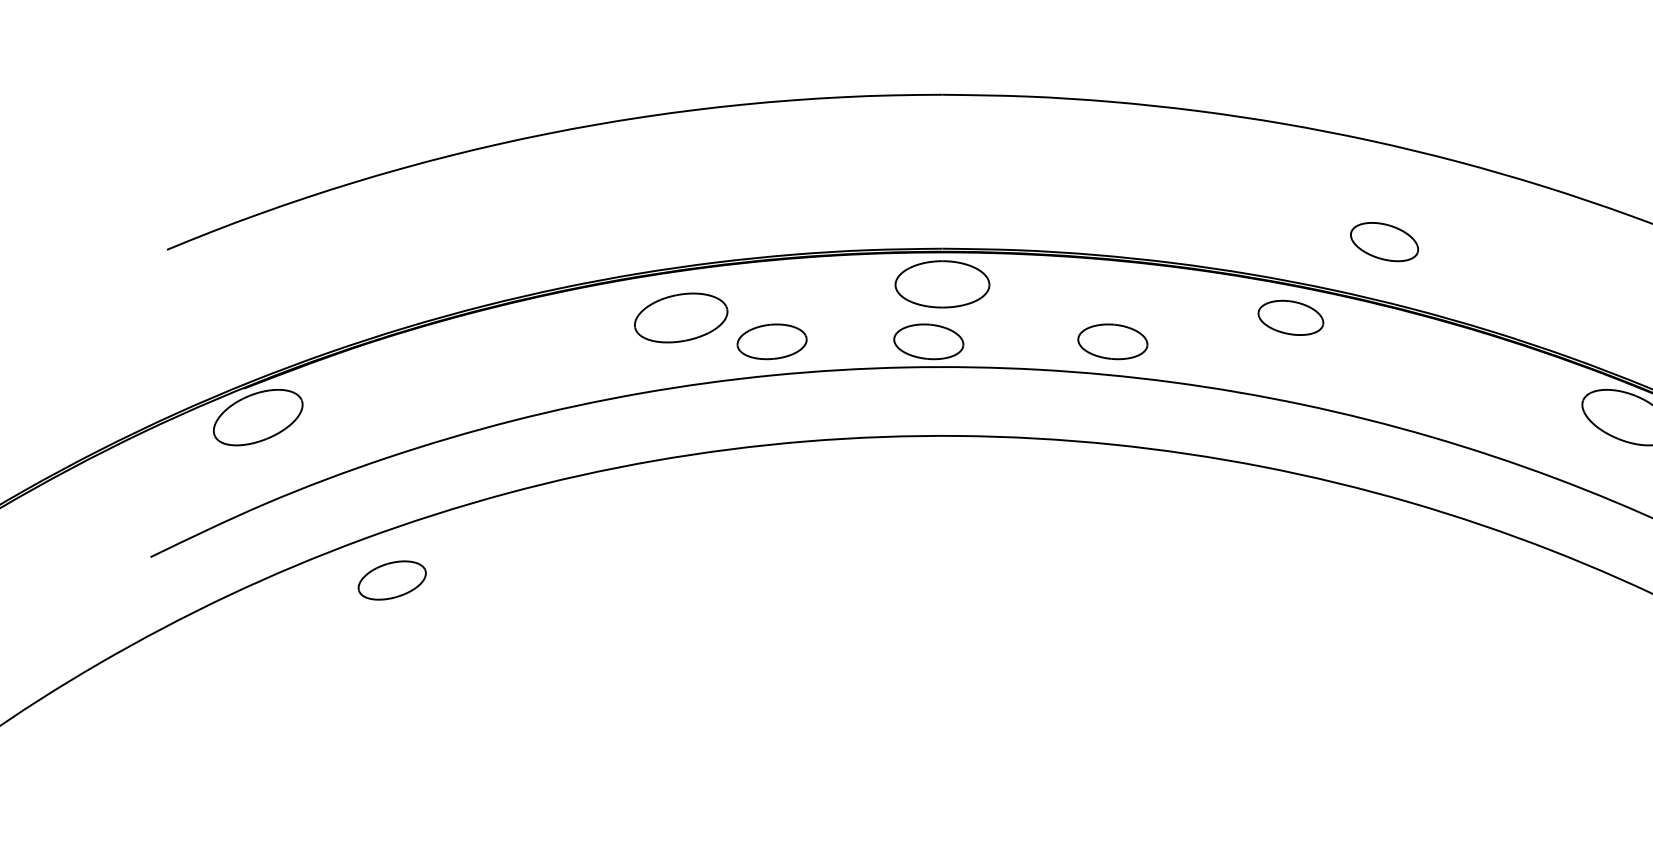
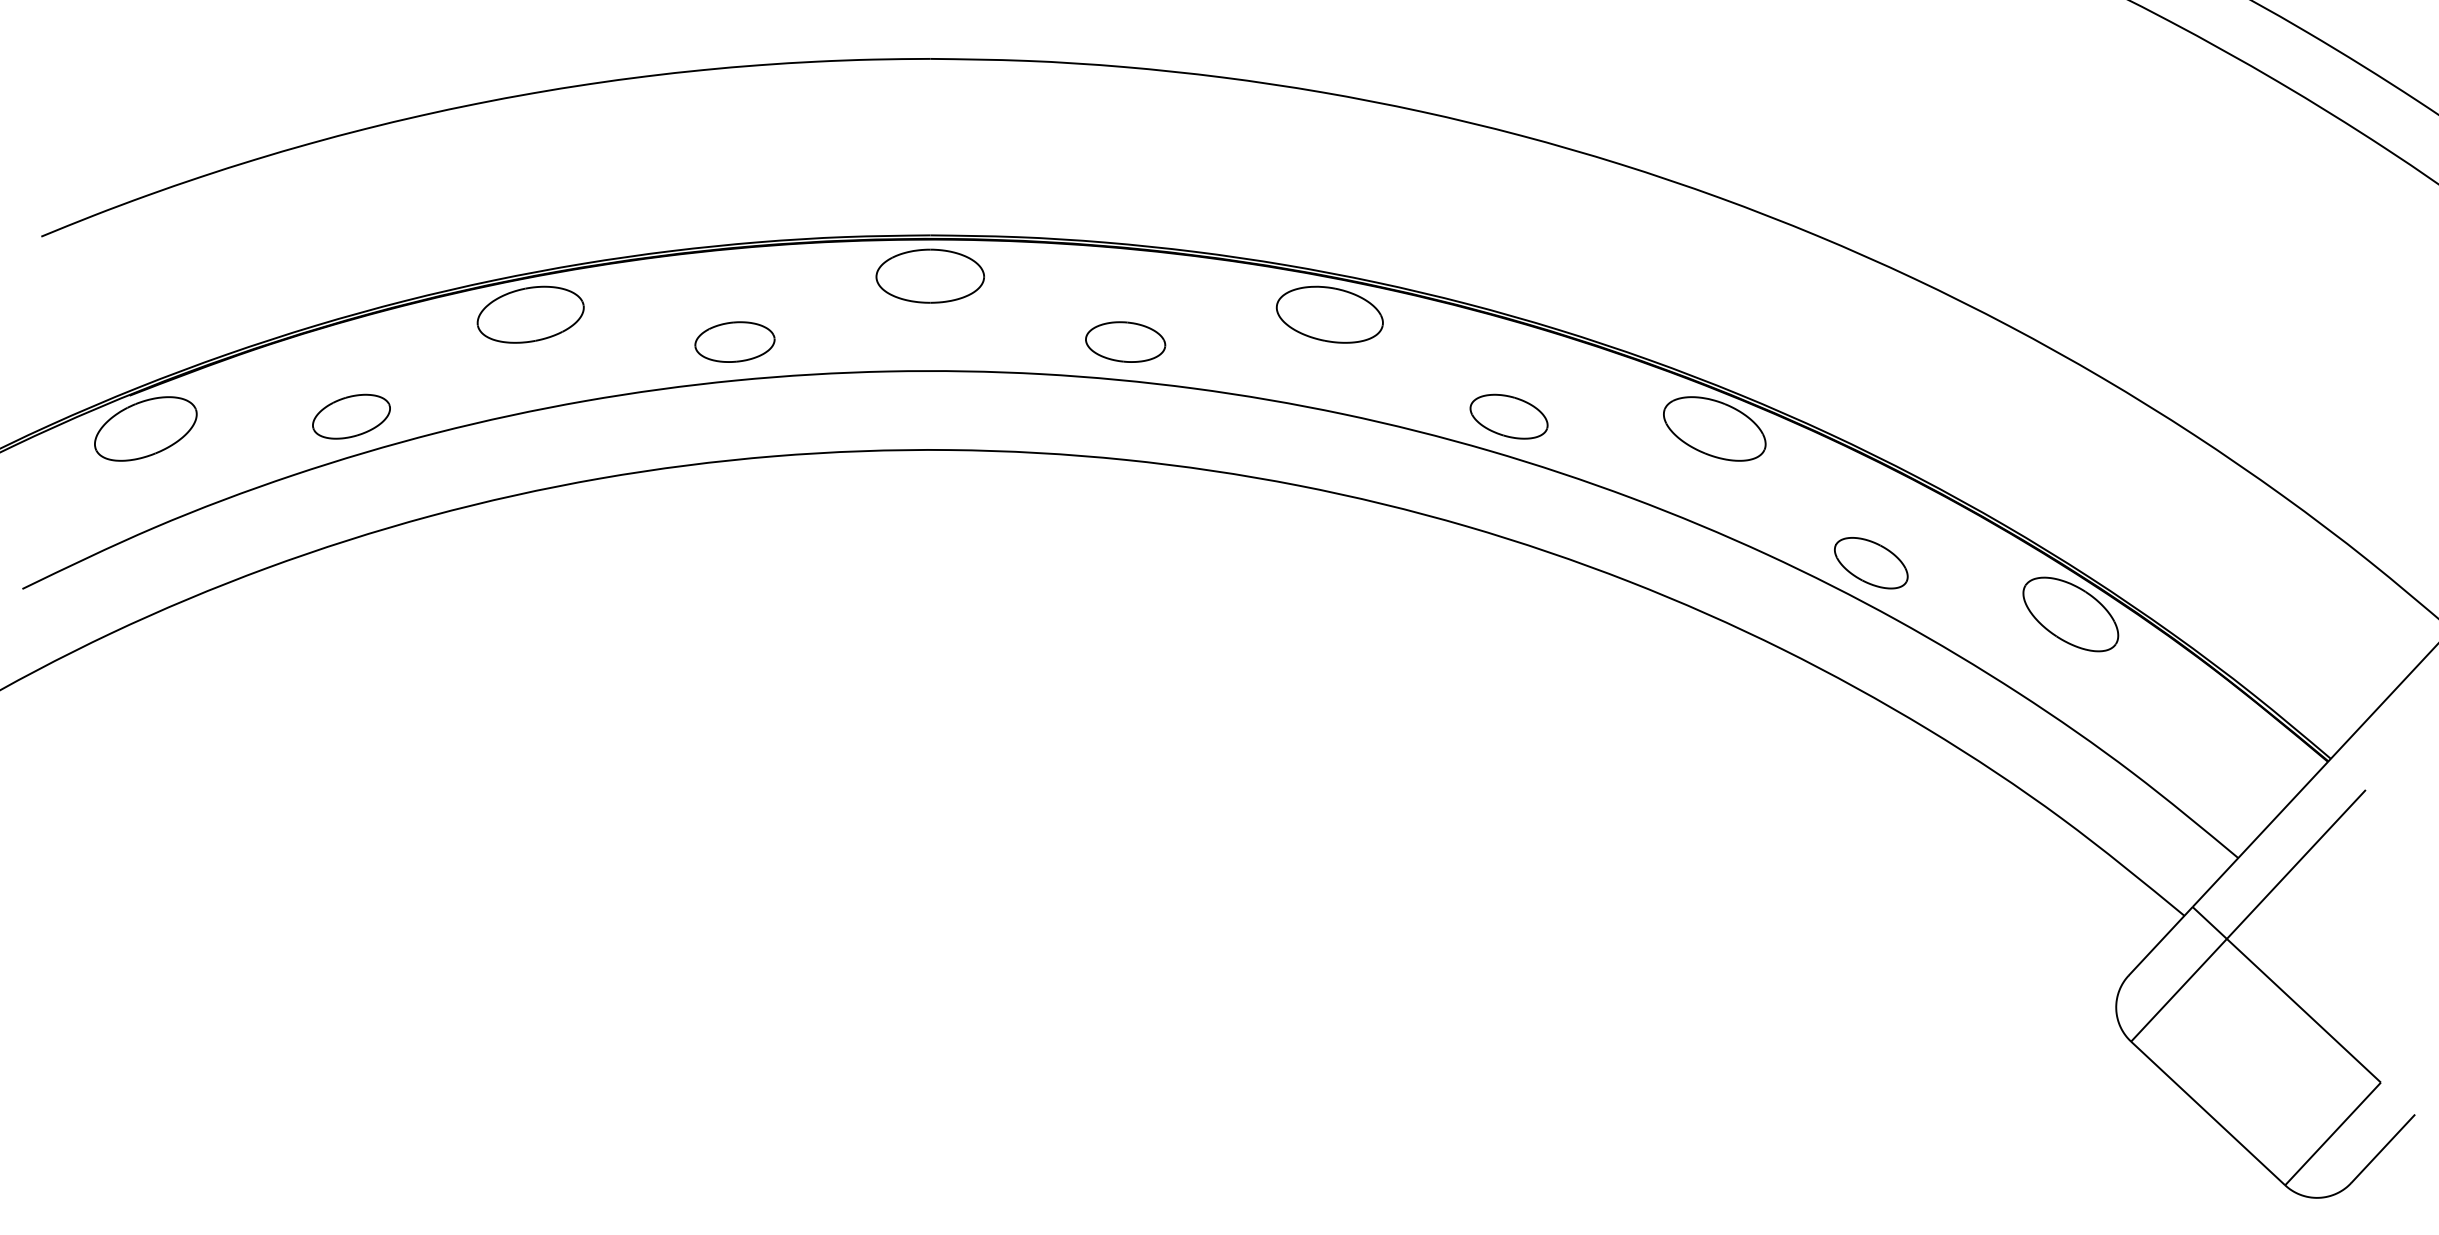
part: (1384, 241) -> (1508, 416), moved
part: (680, 317) -> (530, 314), moved
part: (1290, 317) -> (1329, 314), size x1.43
part: (928, 341) -> (914, 341), removed
part: (392, 580) -> (351, 416), moved

